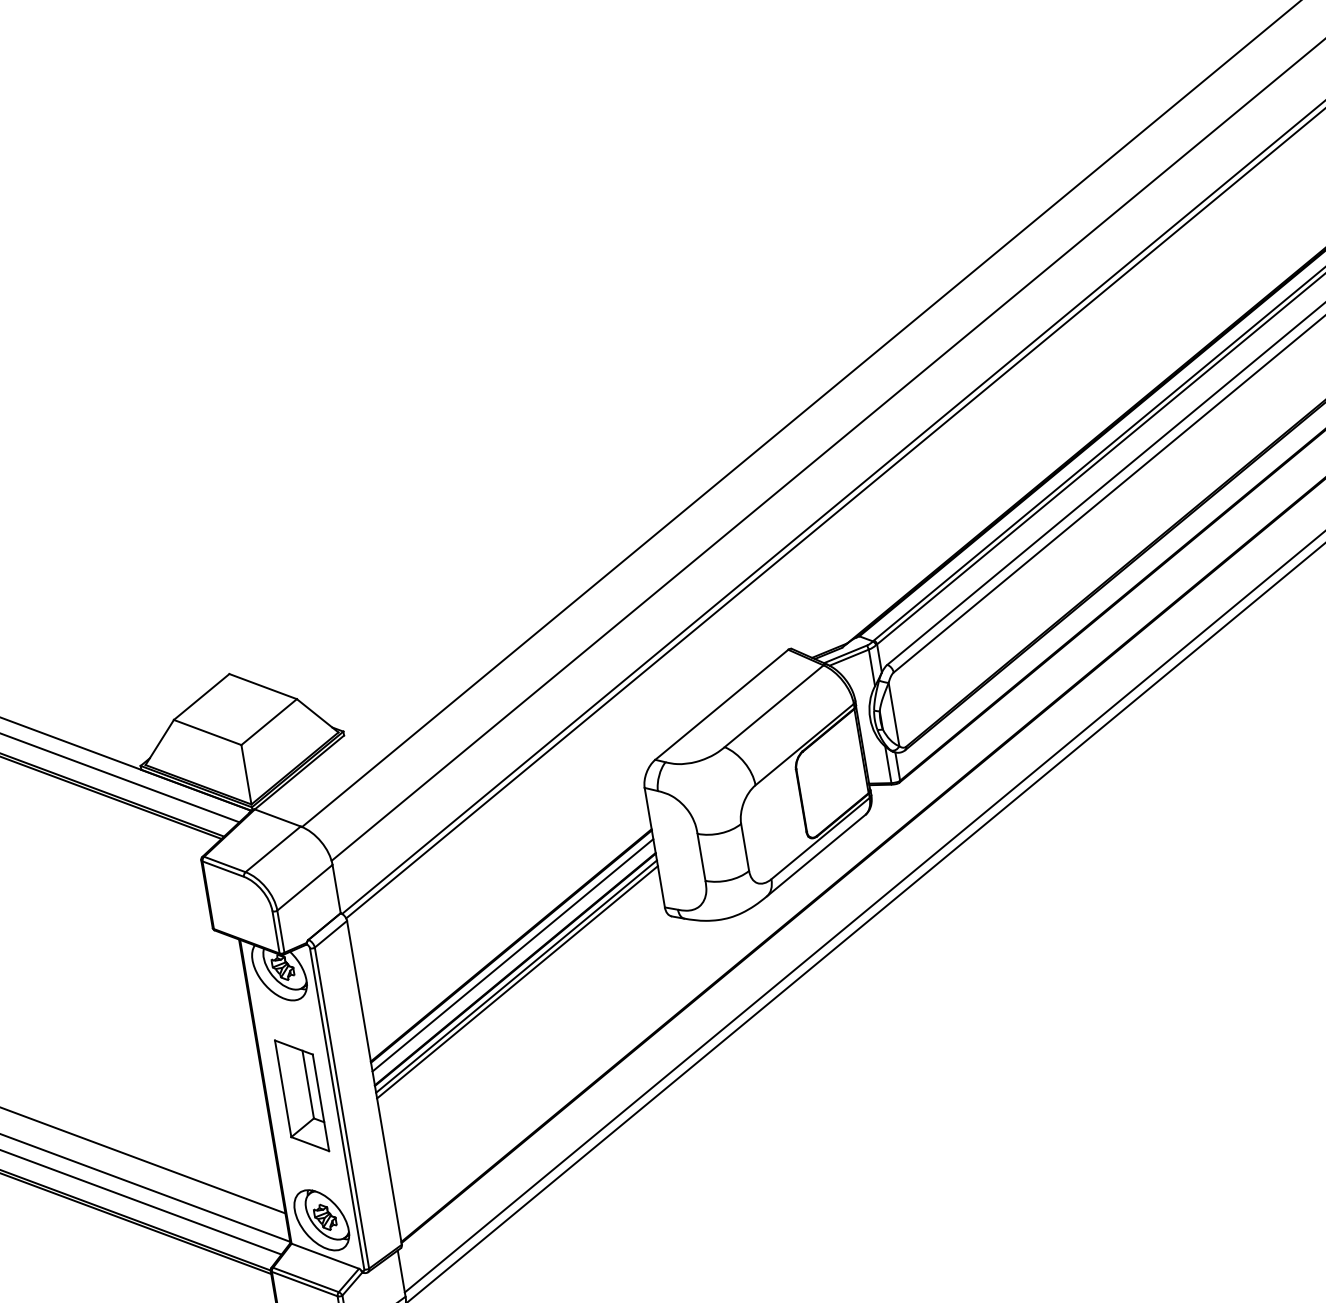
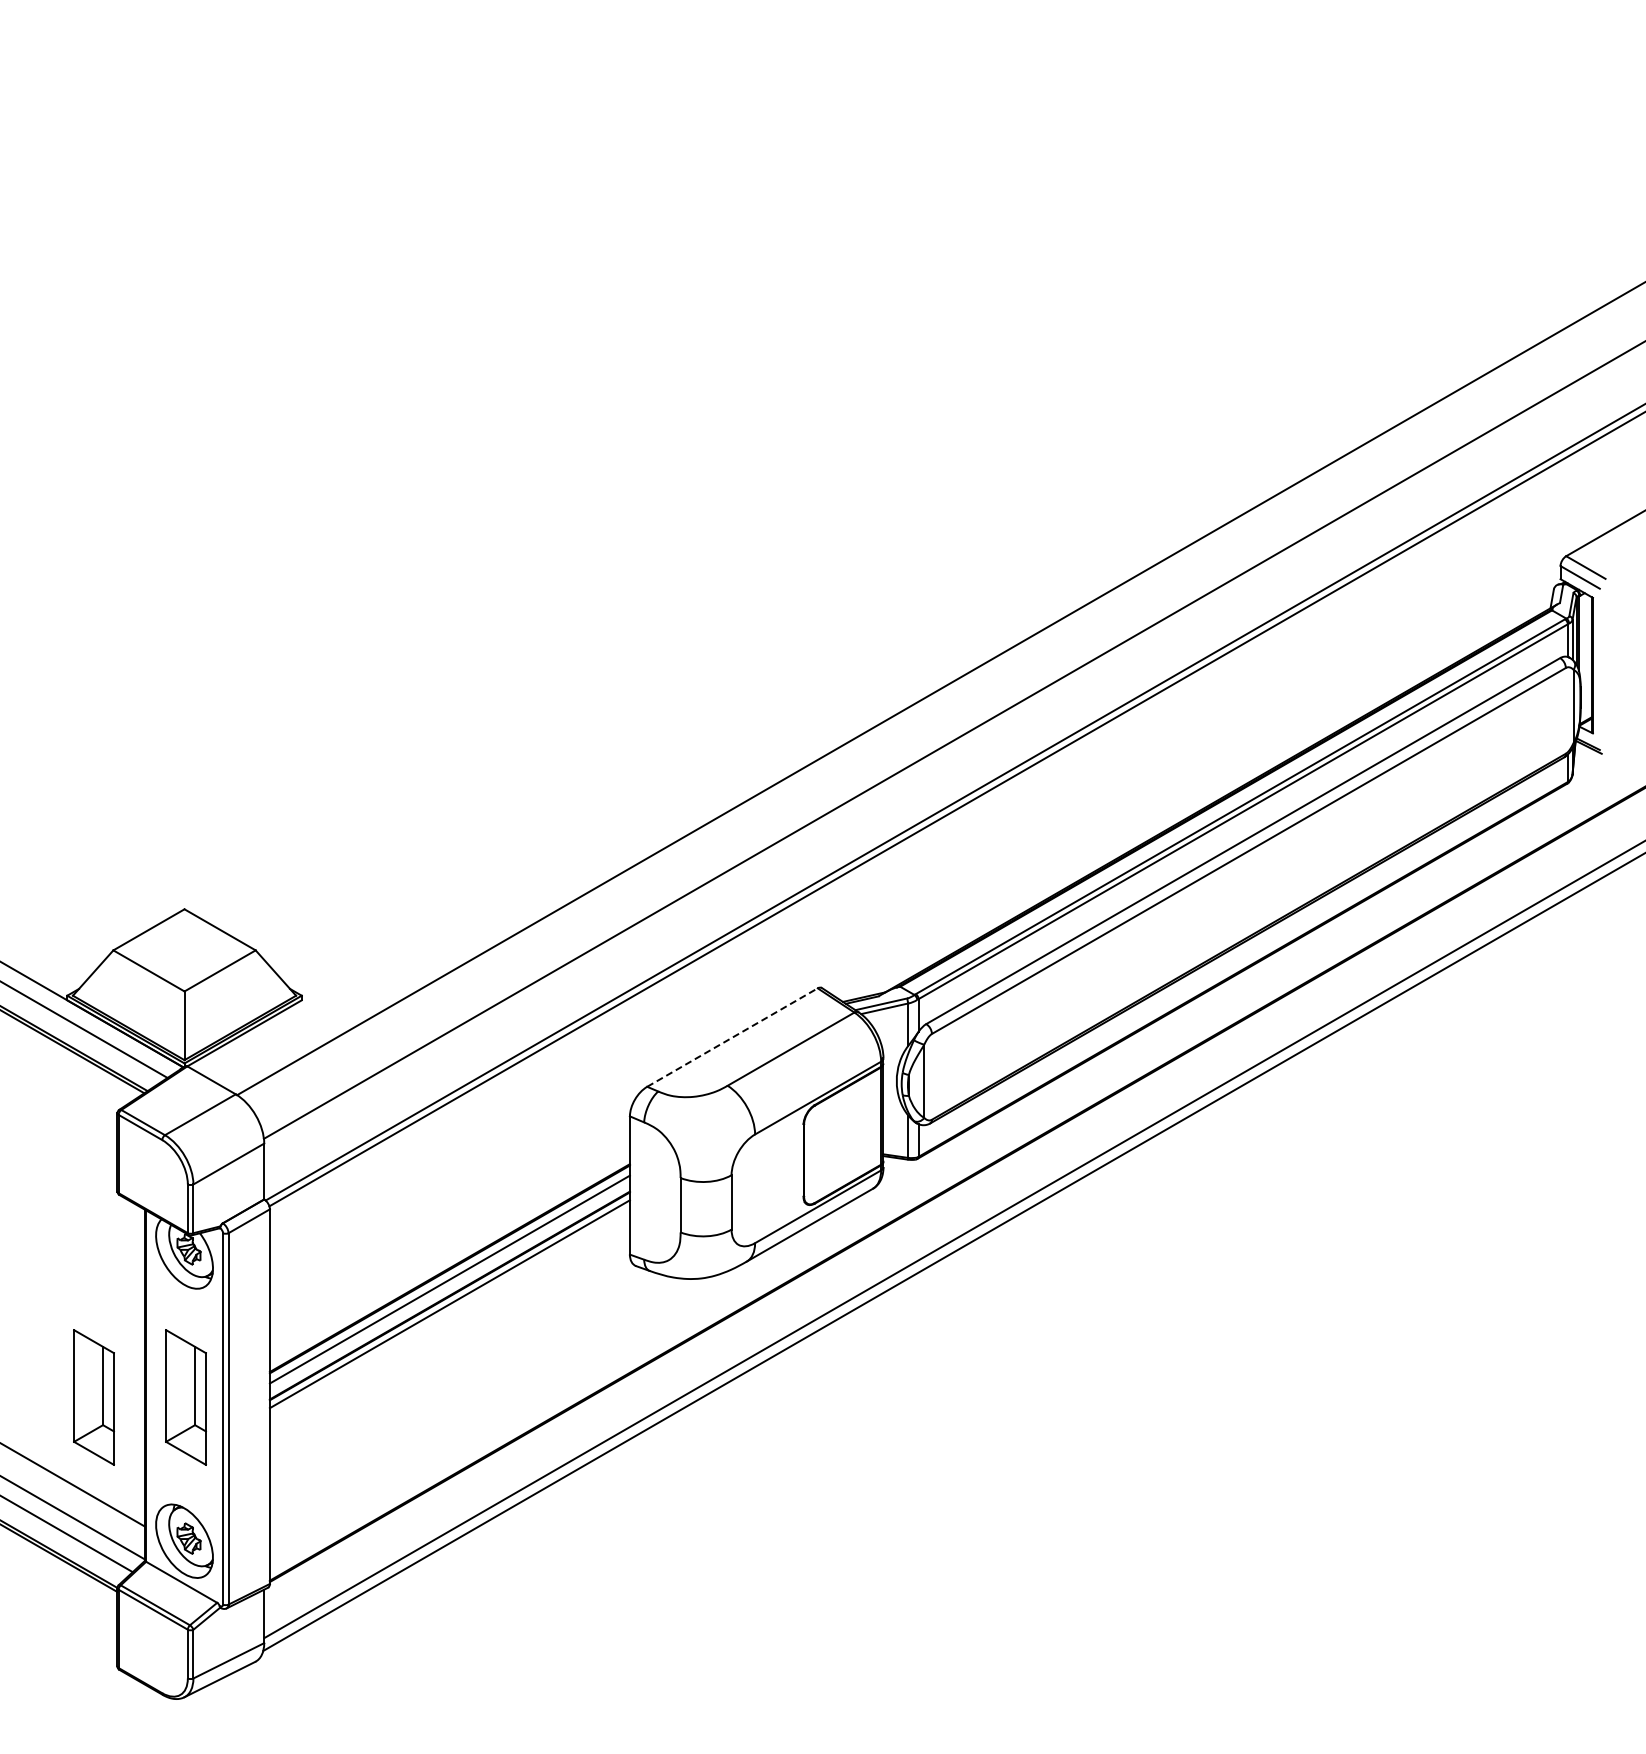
line: (721, 704) -> (732, 1037), solid -> dashed
line: (517, 982) -> (449, 1310), removed
part: (222, 1109) -> (93, 1397), added

